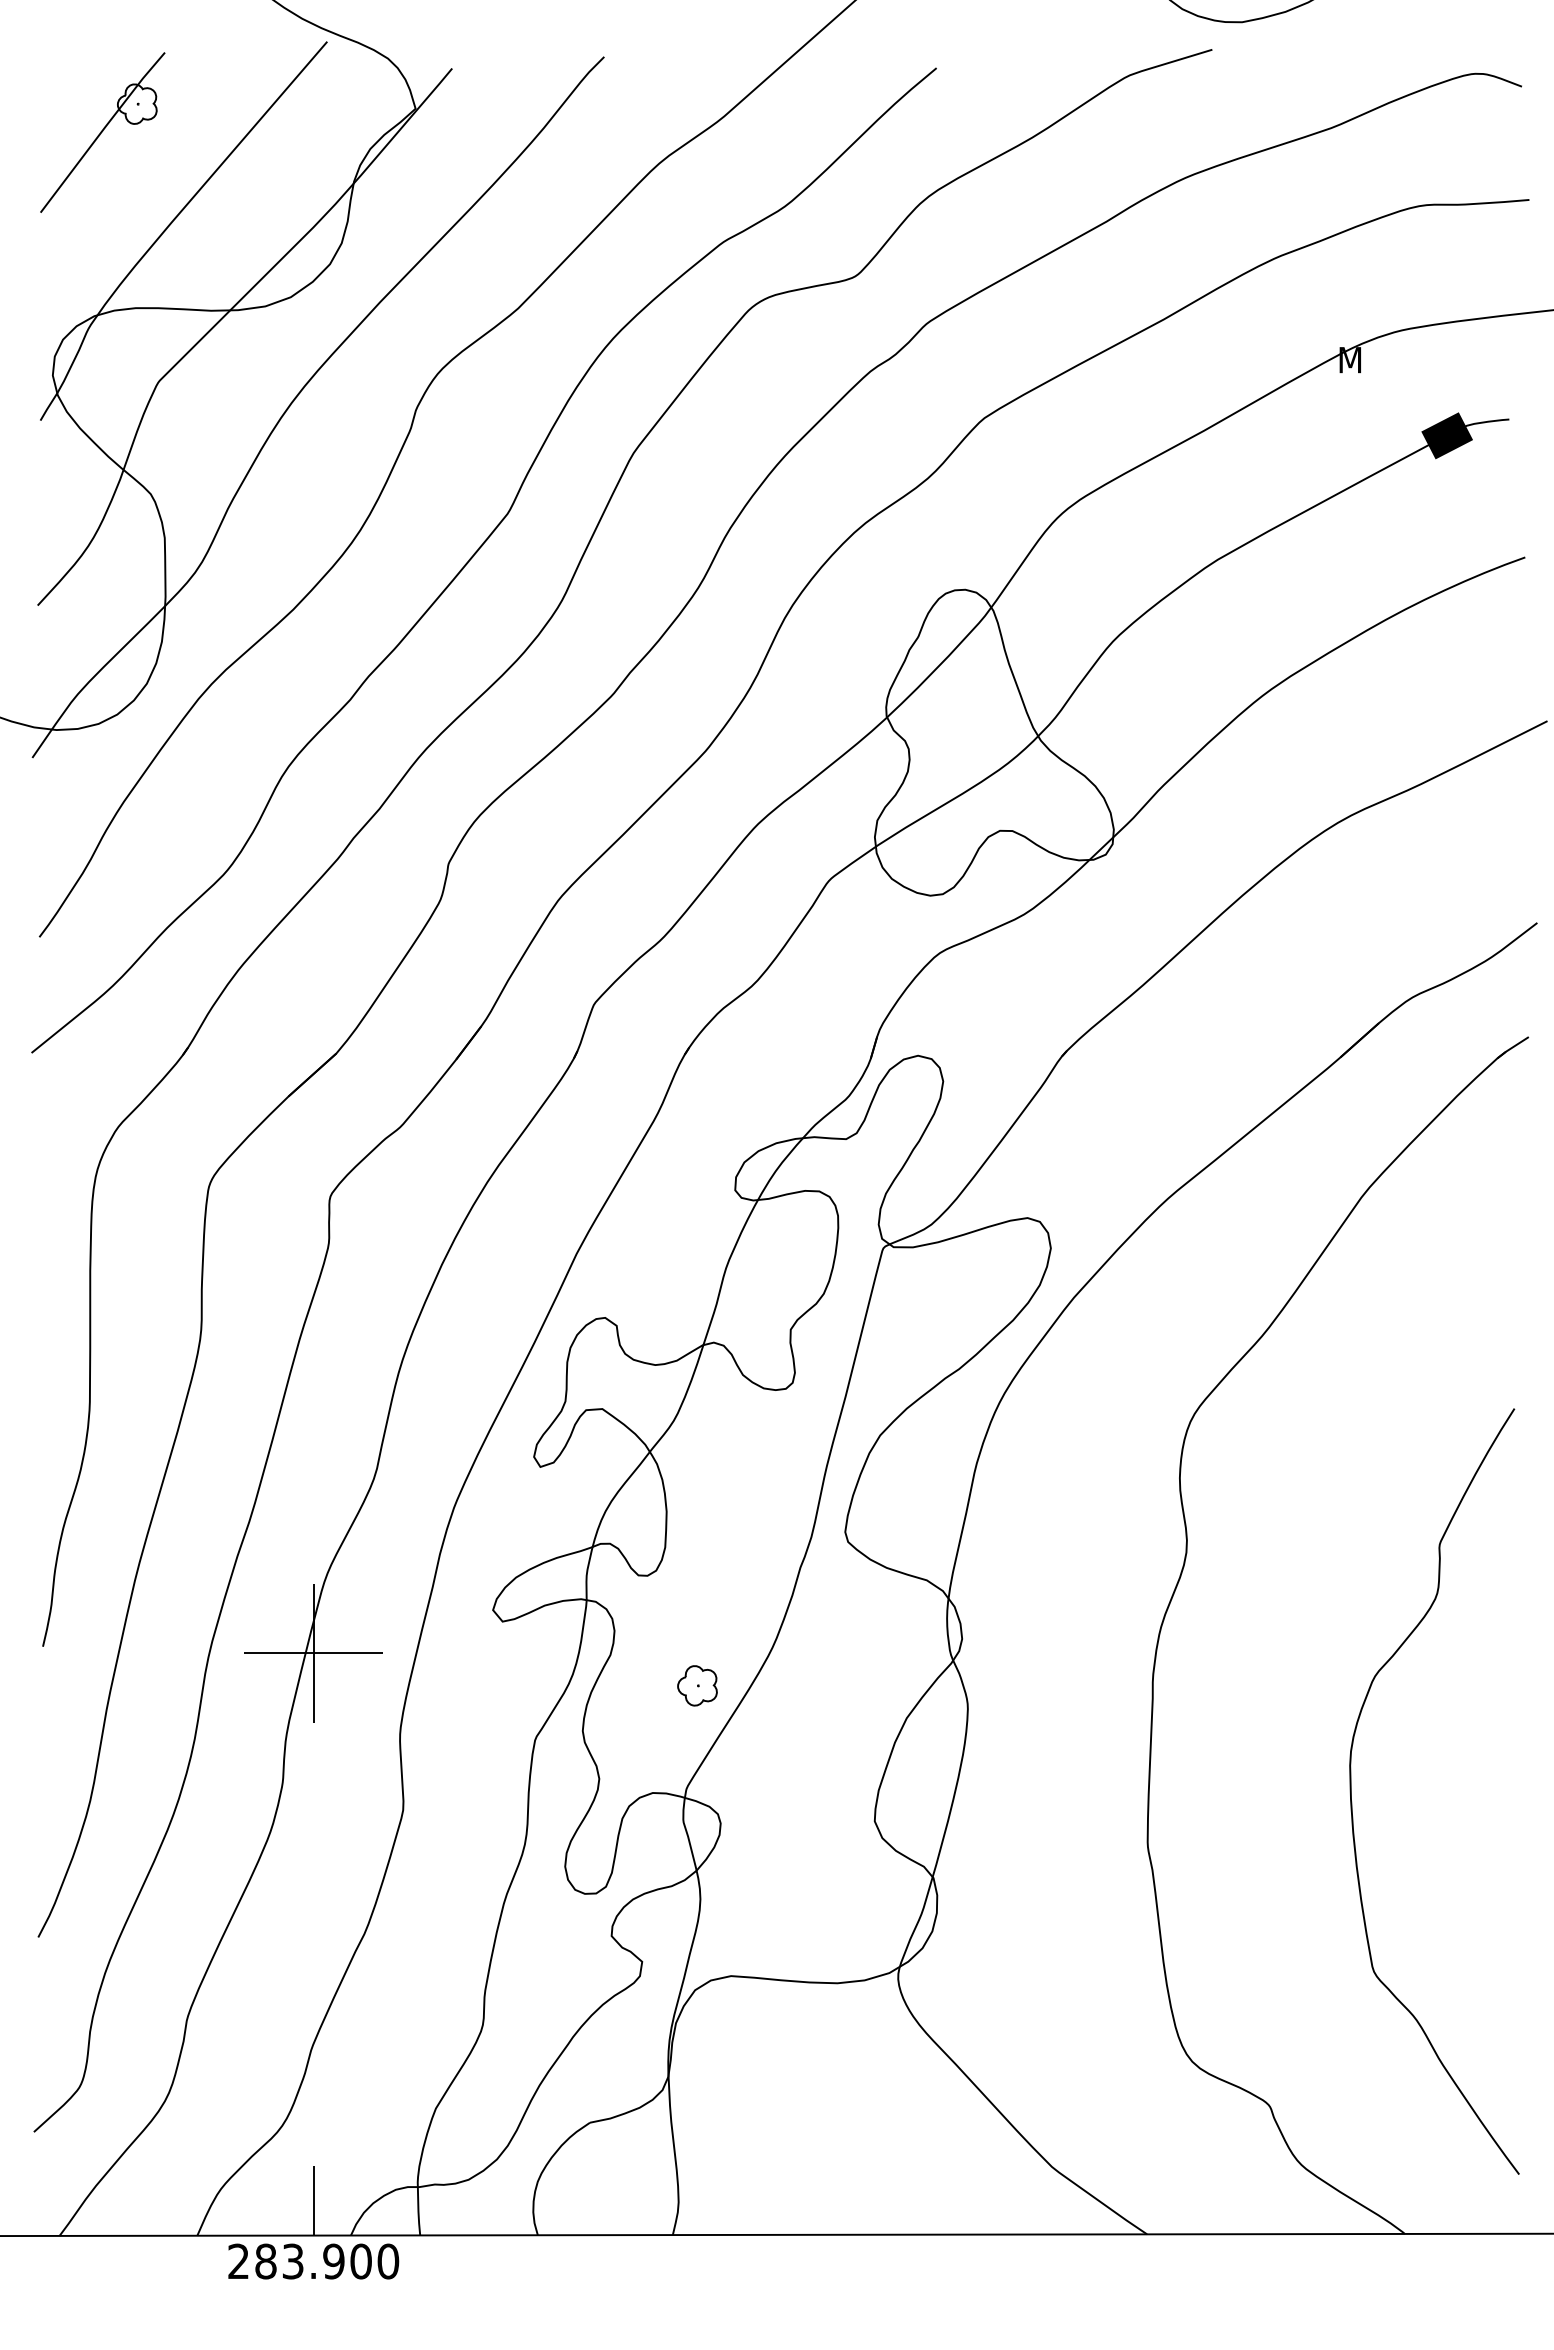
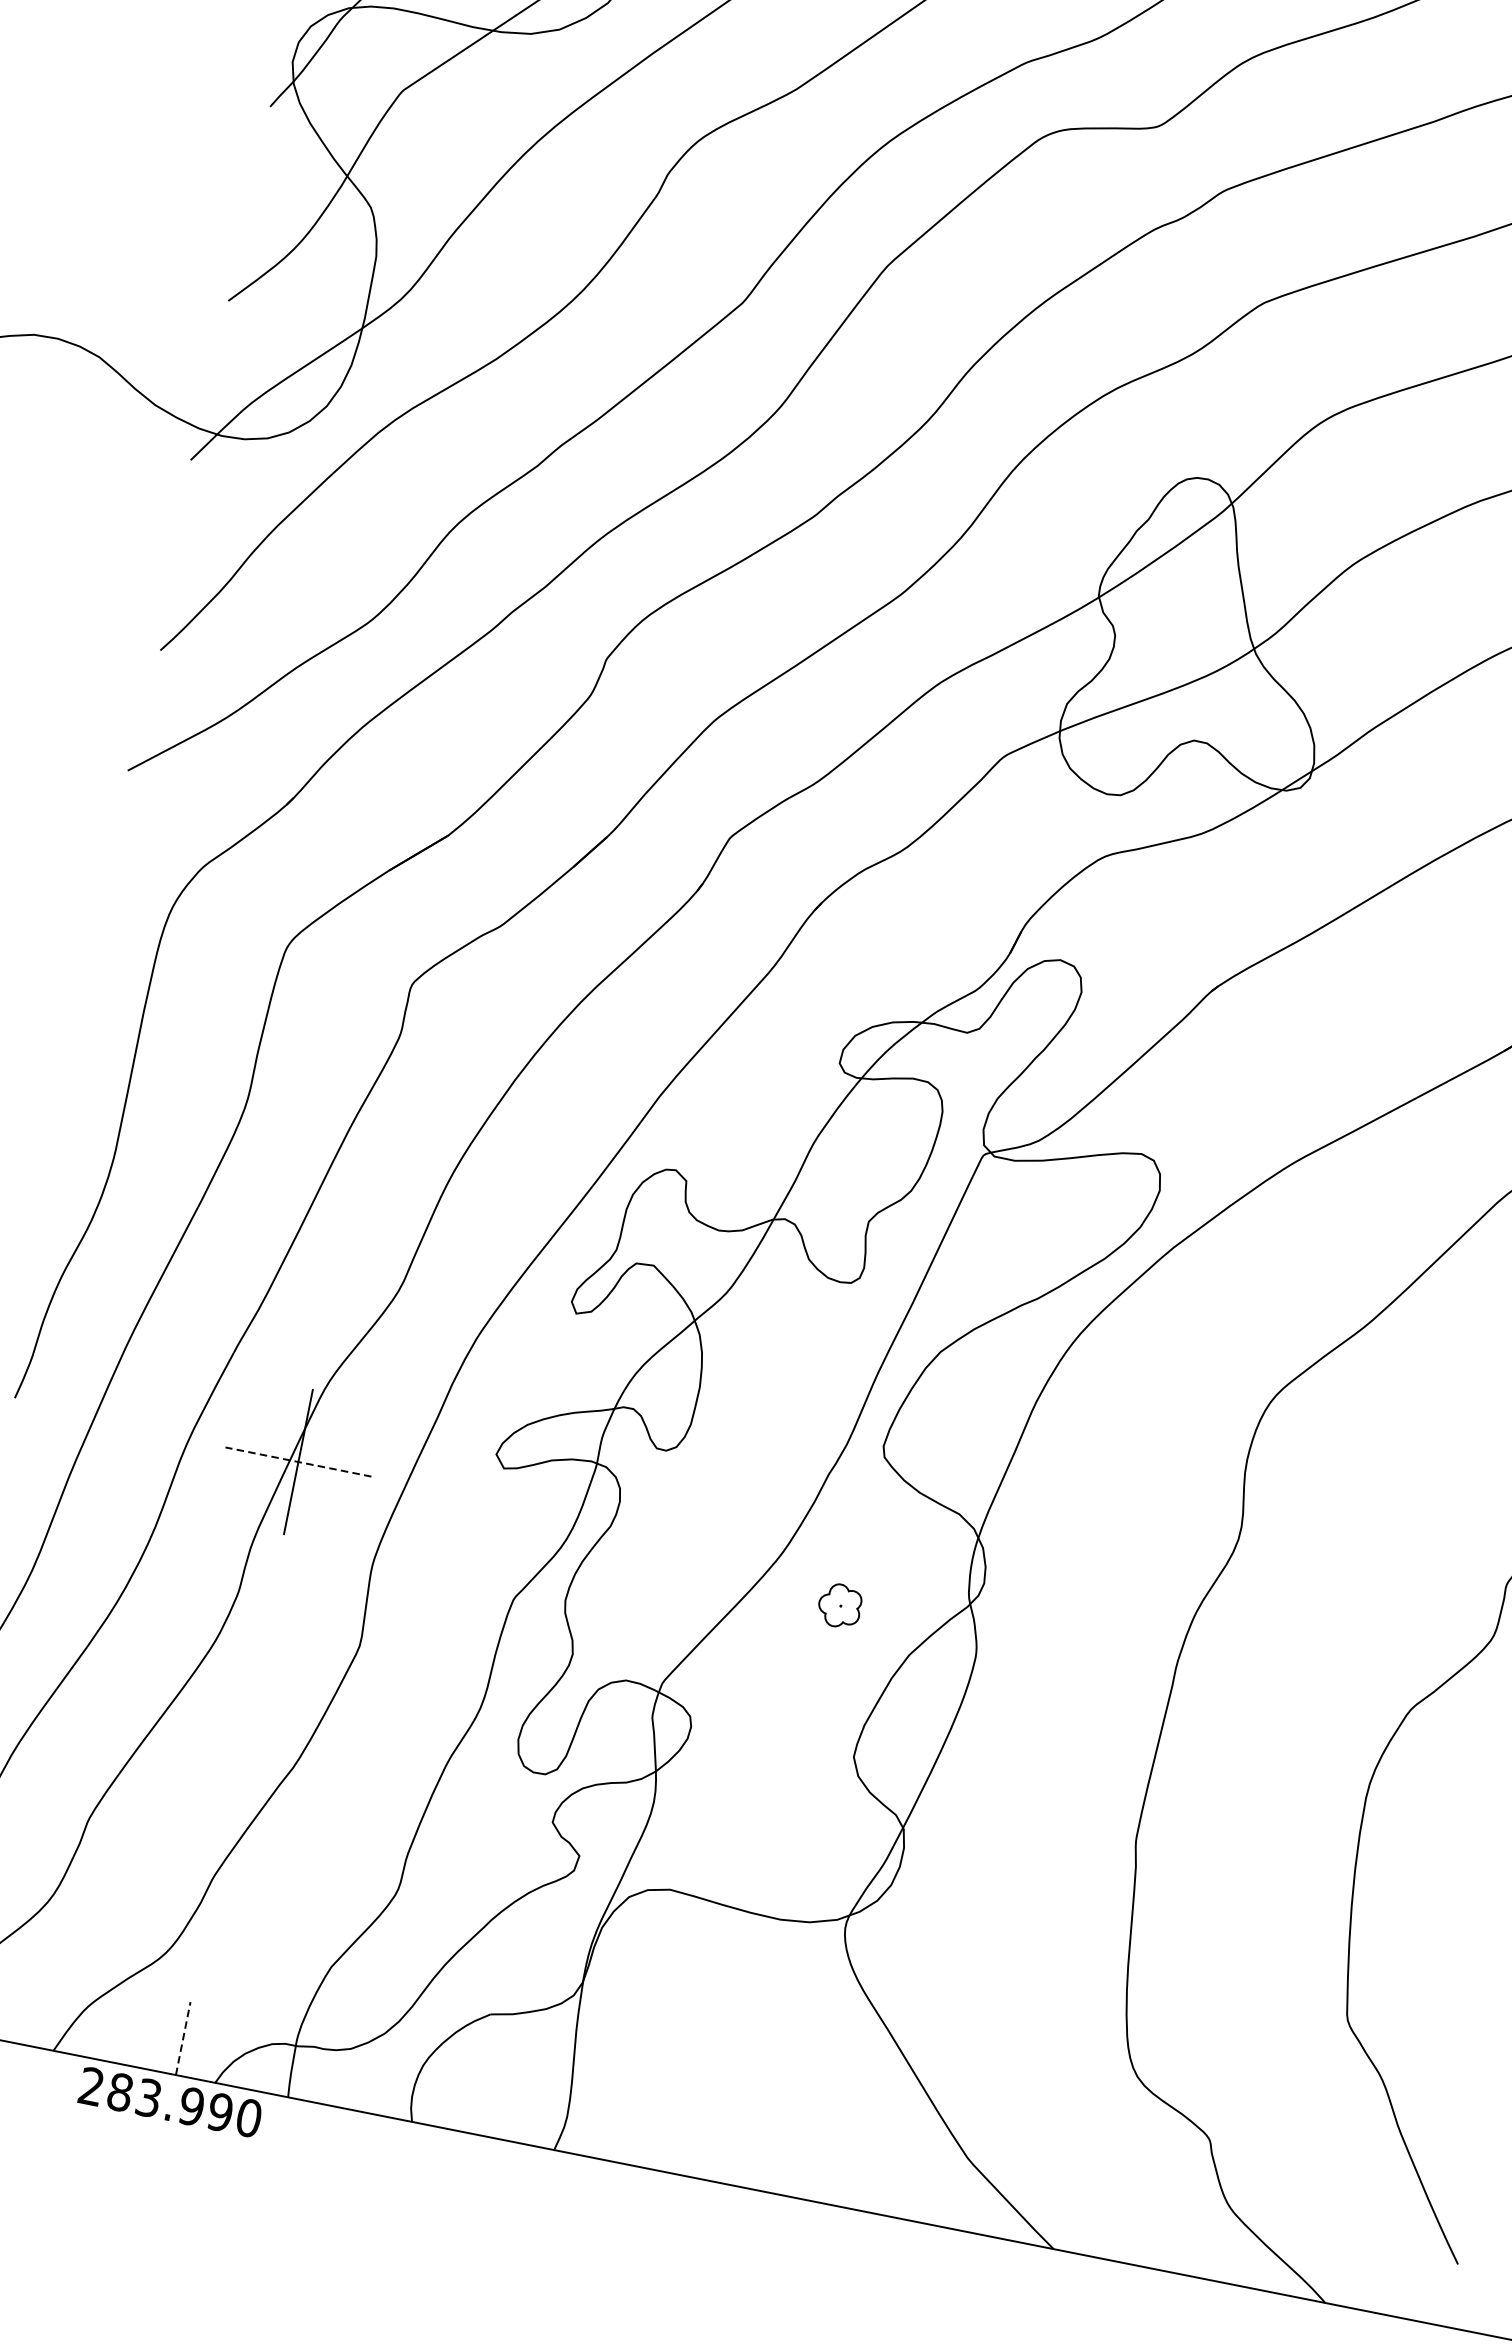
line: (313, 1653) -> (298, 1462), solid -> dashed
part: (697, 1685) -> (840, 1605), moved
line: (313, 2200) -> (183, 2038), solid -> dashed
text: (360, 2261) -> (219, 2112), 283.900 -> 283.990

